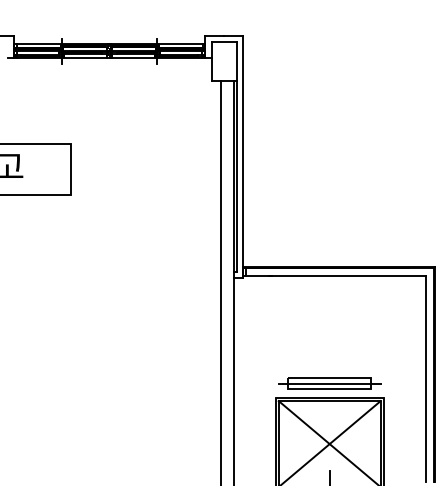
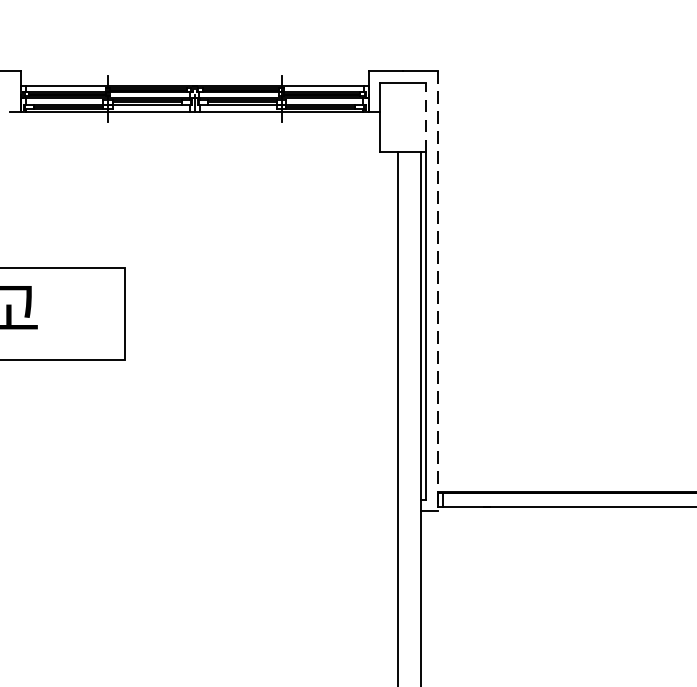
line: (237, 61) -> (427, 117), solid -> dashed
line: (243, 157) -> (438, 292), solid -> dashed

